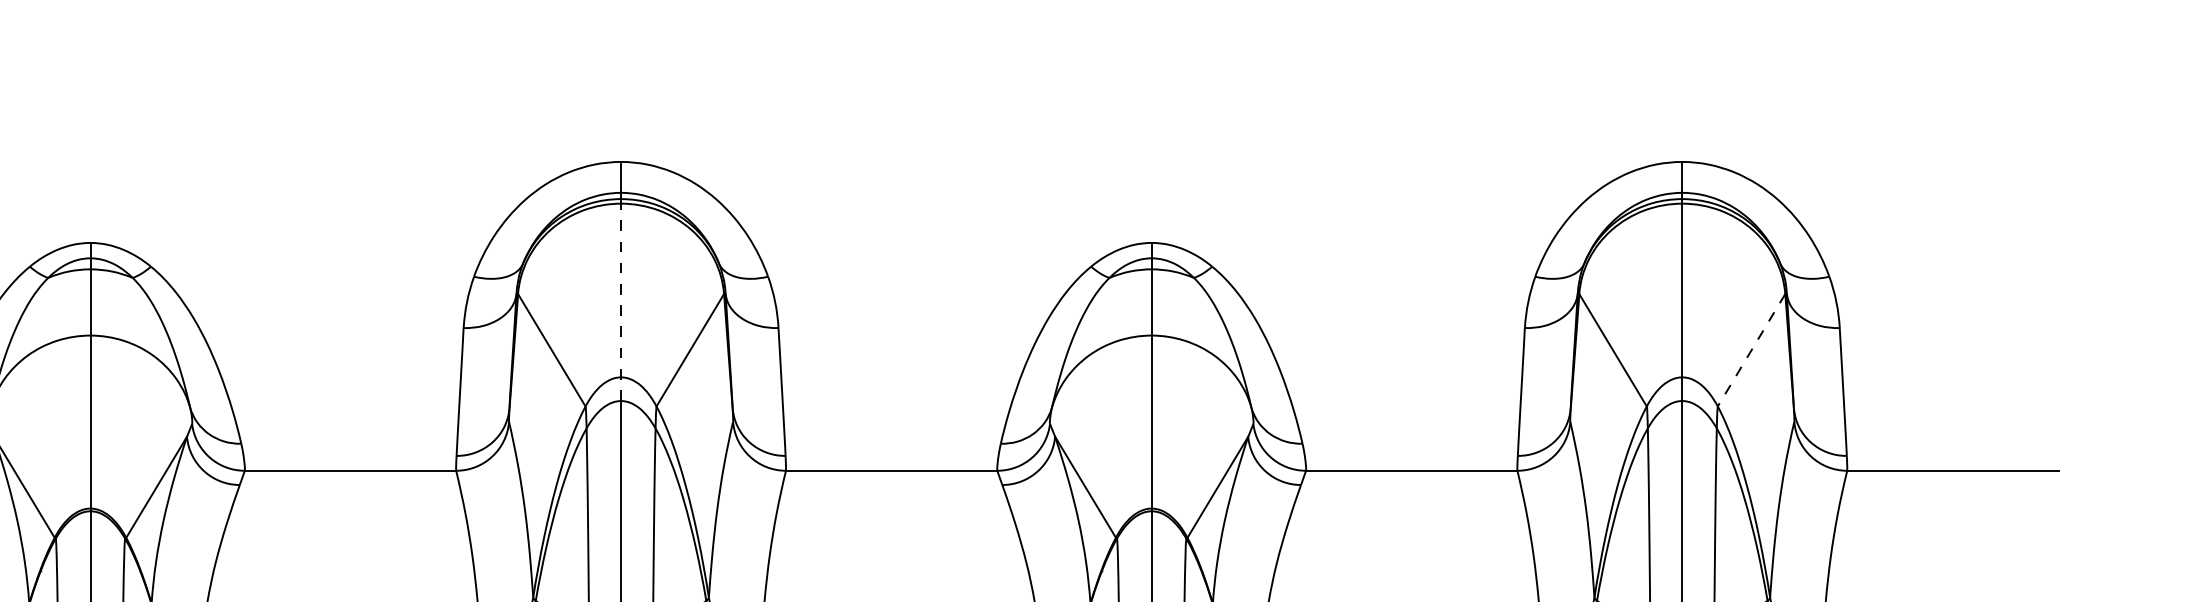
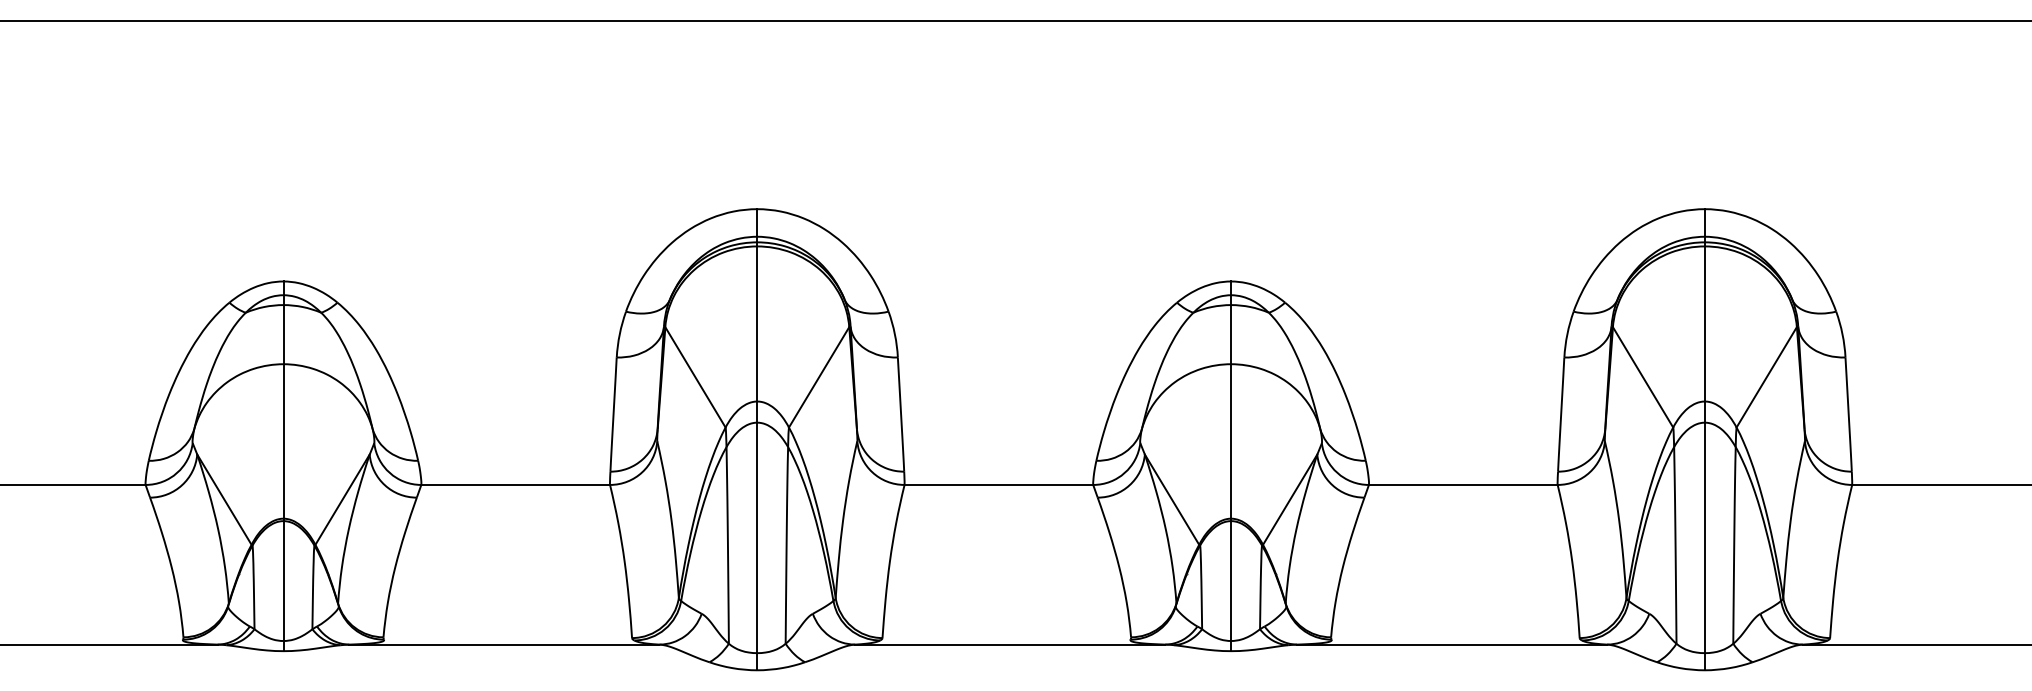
line: (621, 301) -> (757, 333), dashed -> solid
line: (1751, 350) -> (1766, 377), dashed -> solid

